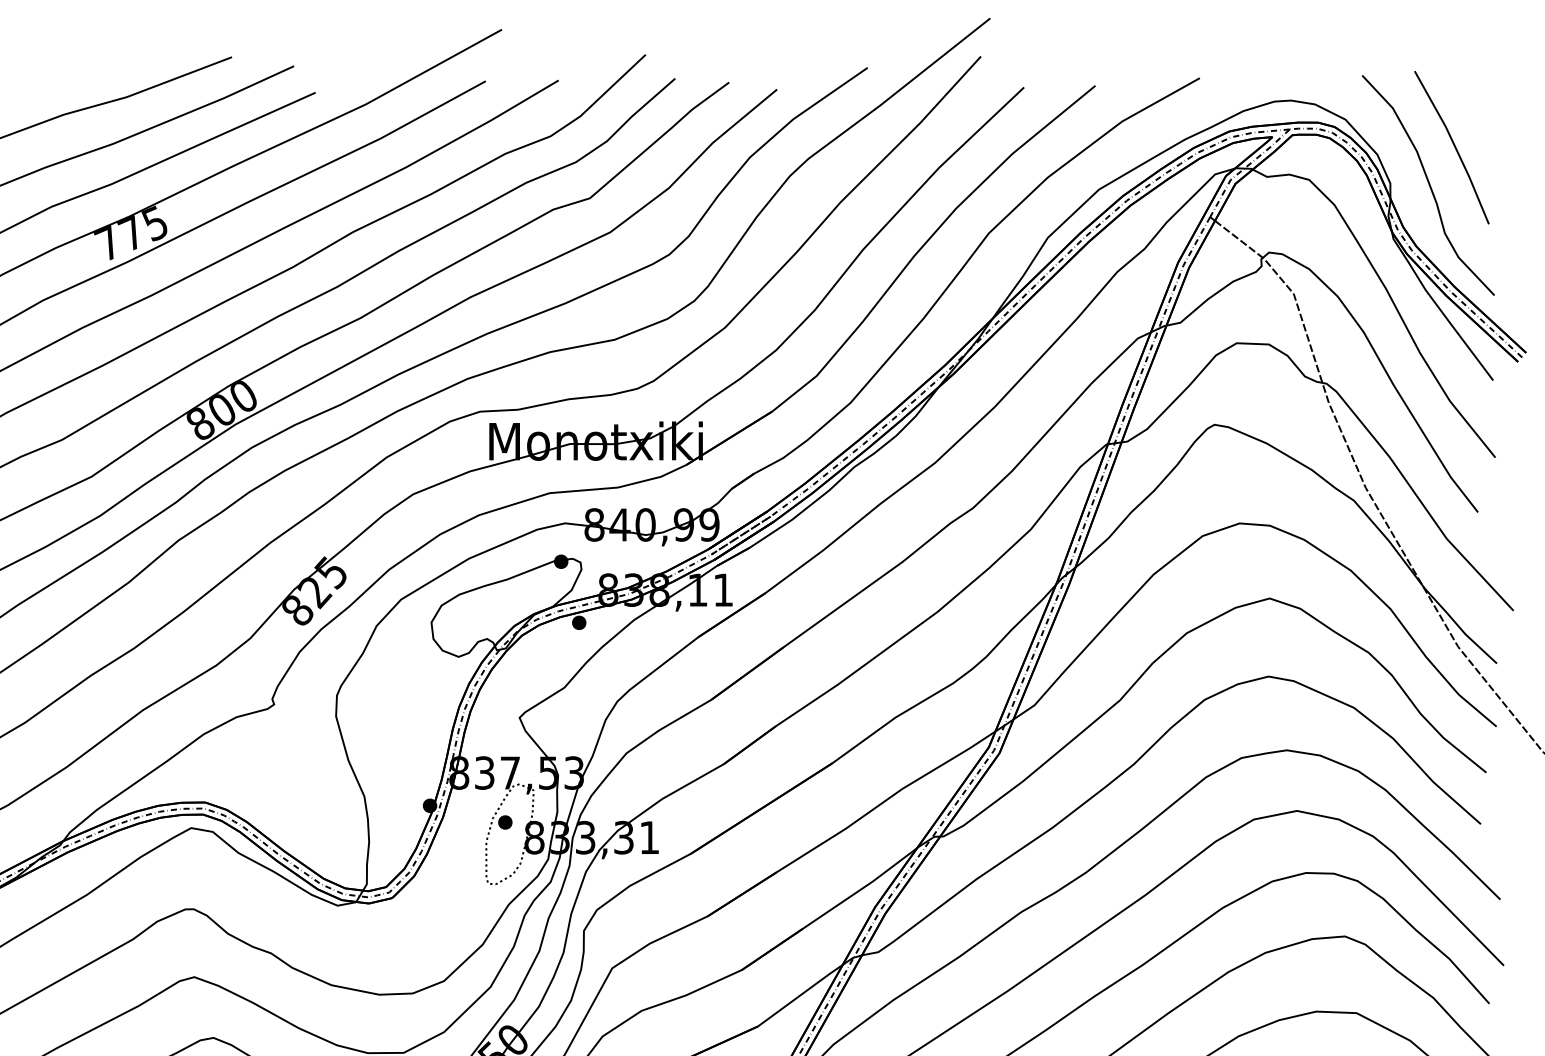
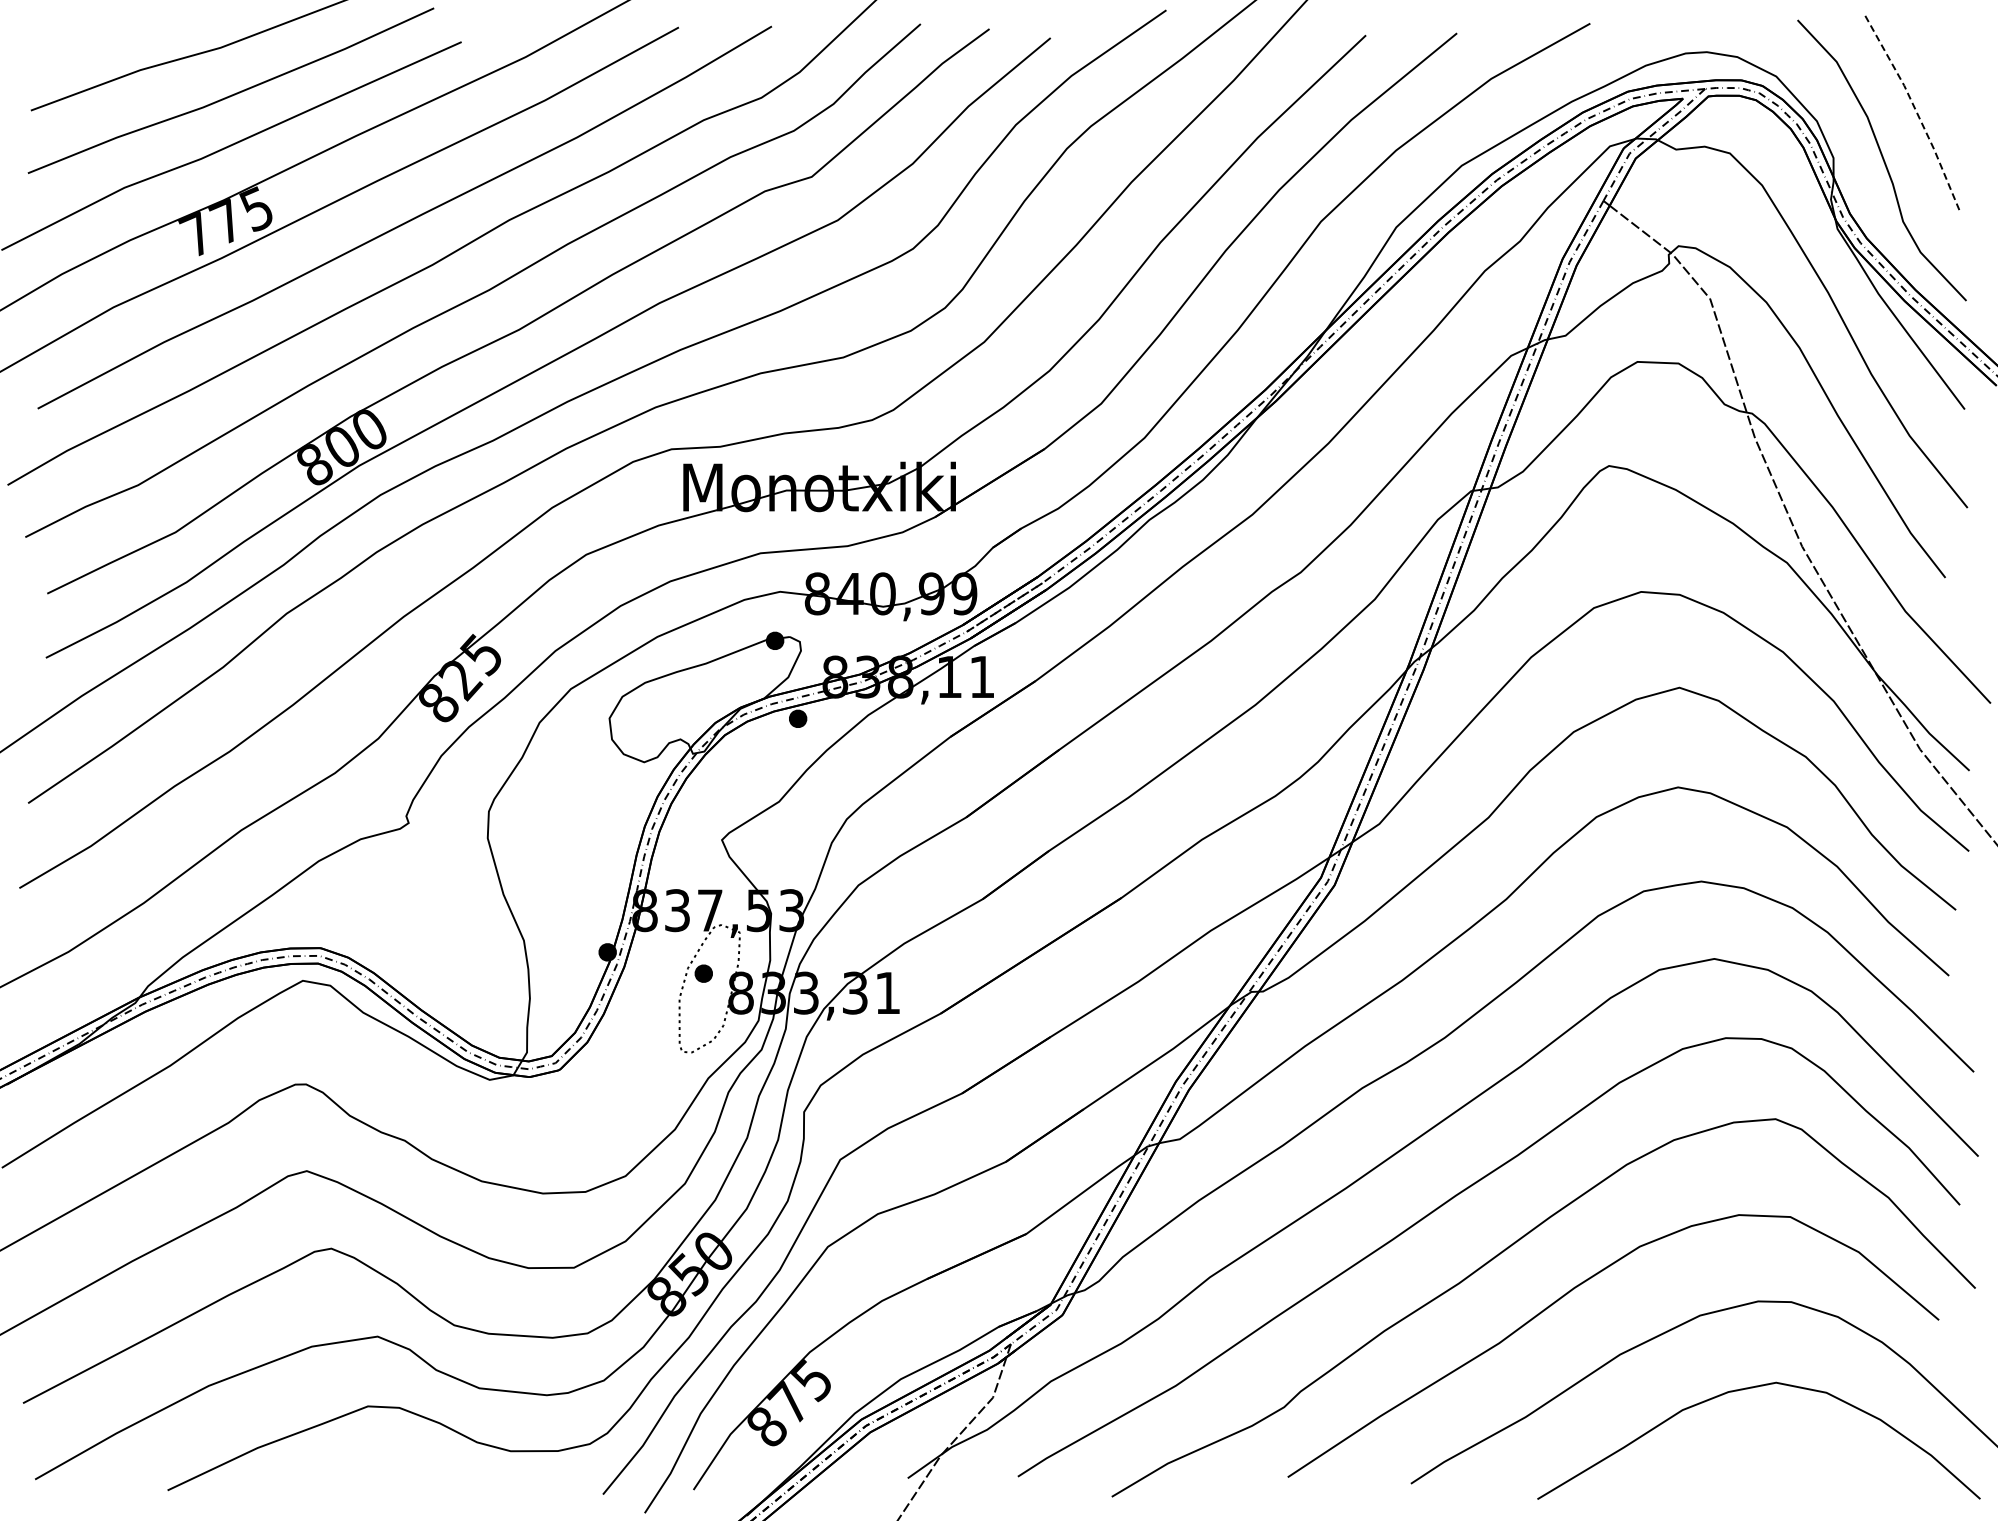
line: (1454, 145) -> (1915, 109), solid -> dashed

